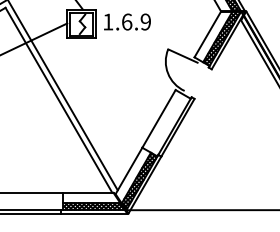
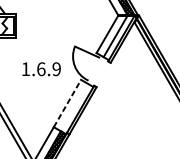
text: (127, 21) -> (41, 68), moved
hatch: (221, 38) -> (118, 37), removed
line: (159, 118) -> (67, 103), solid -> dashed

